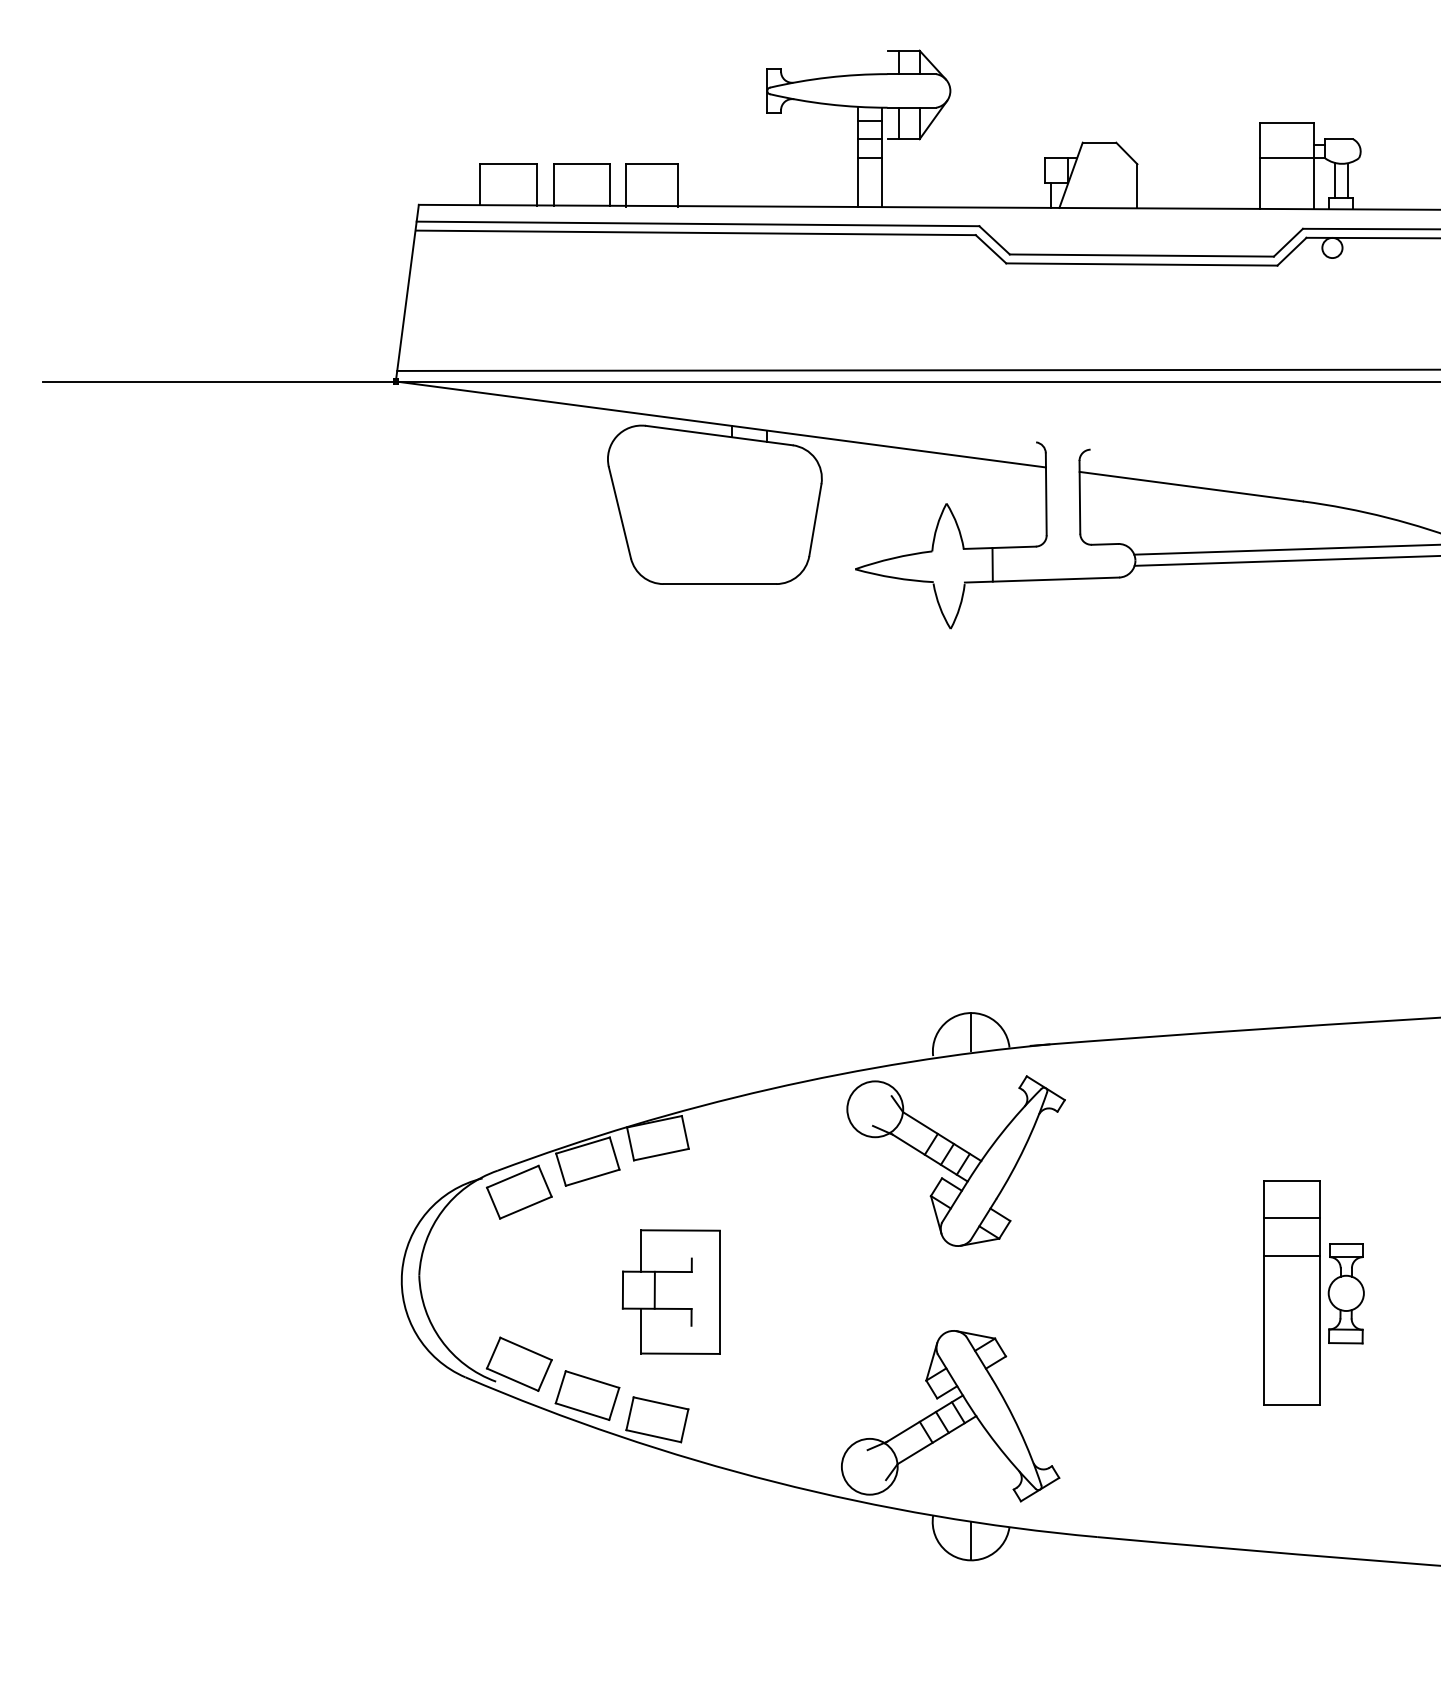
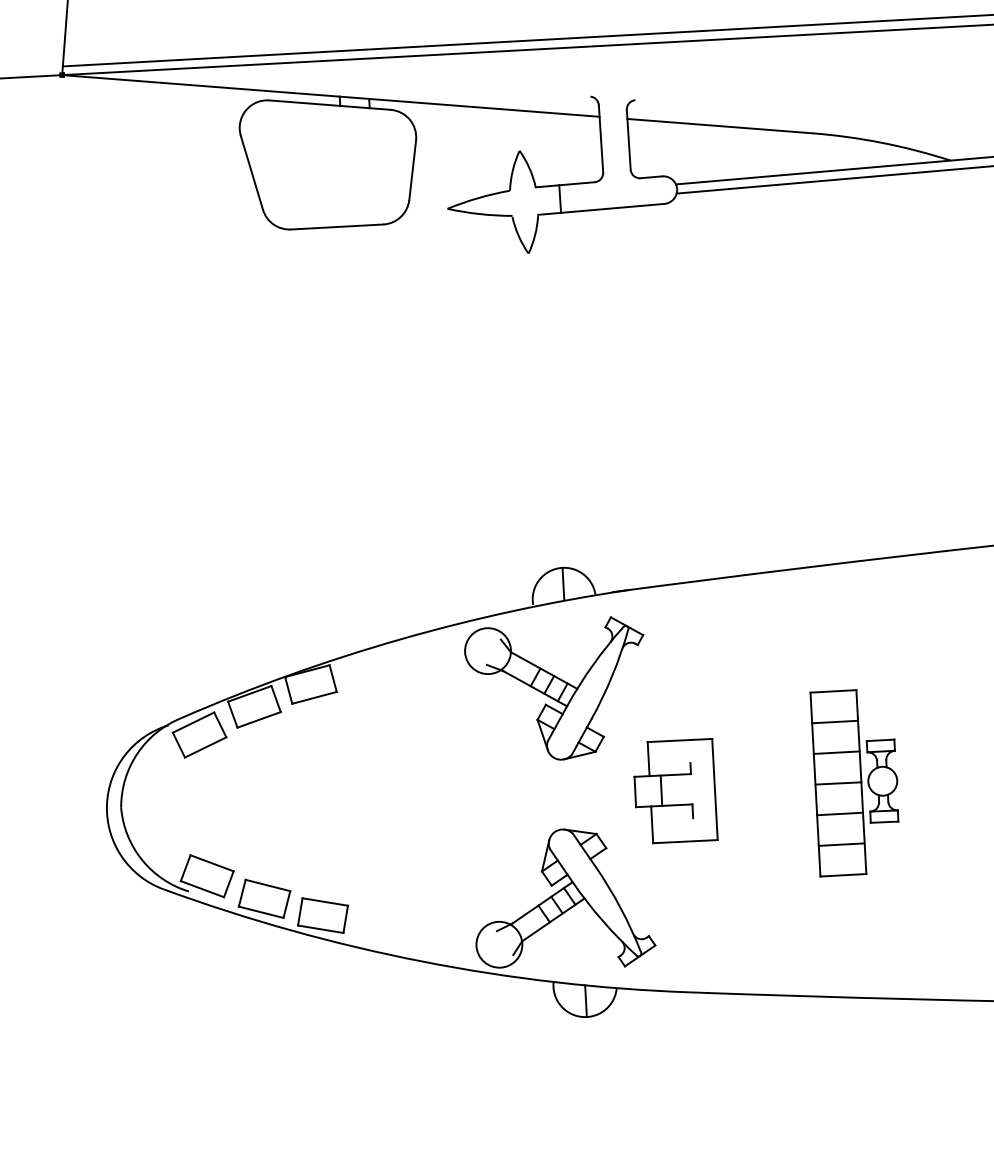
part: (670, 1291) -> (674, 791), moved
line: (1292, 1292) -> (838, 782), added
line: (1292, 1330) -> (840, 814), added
line: (1292, 1367) -> (841, 844), added

